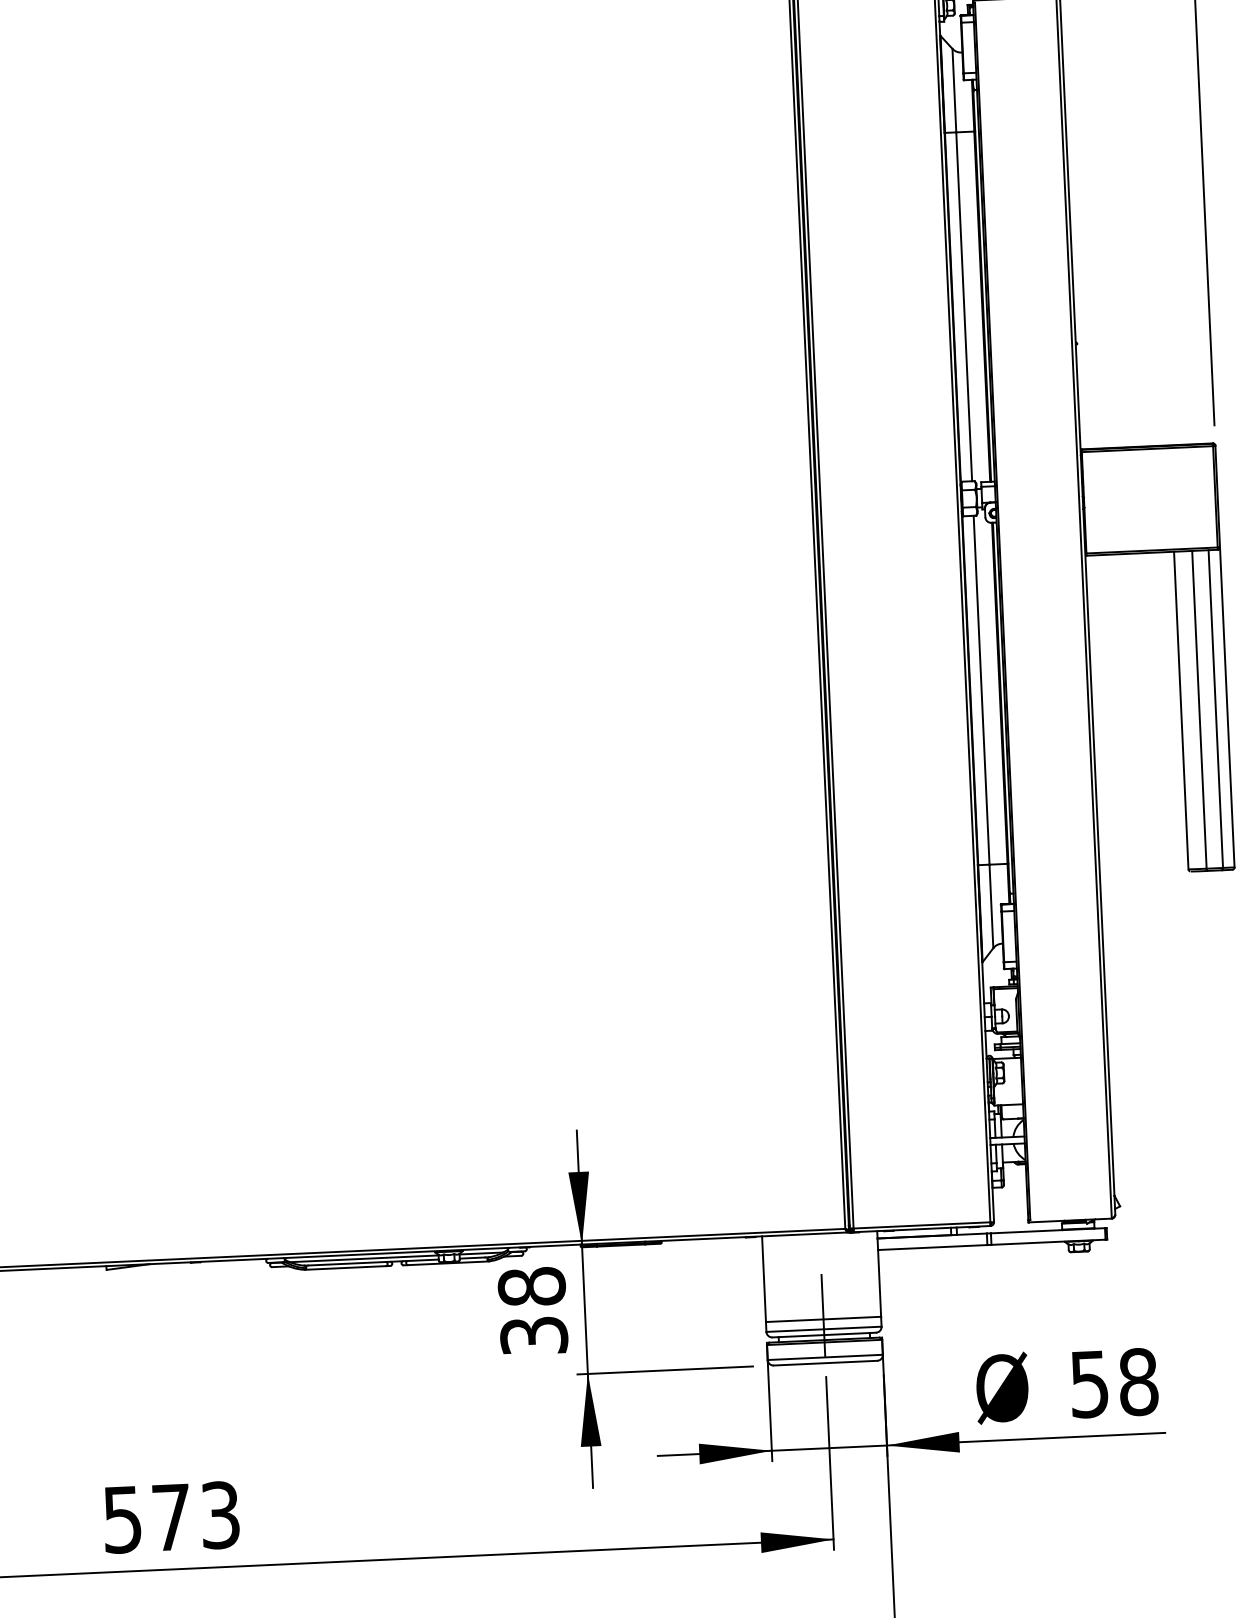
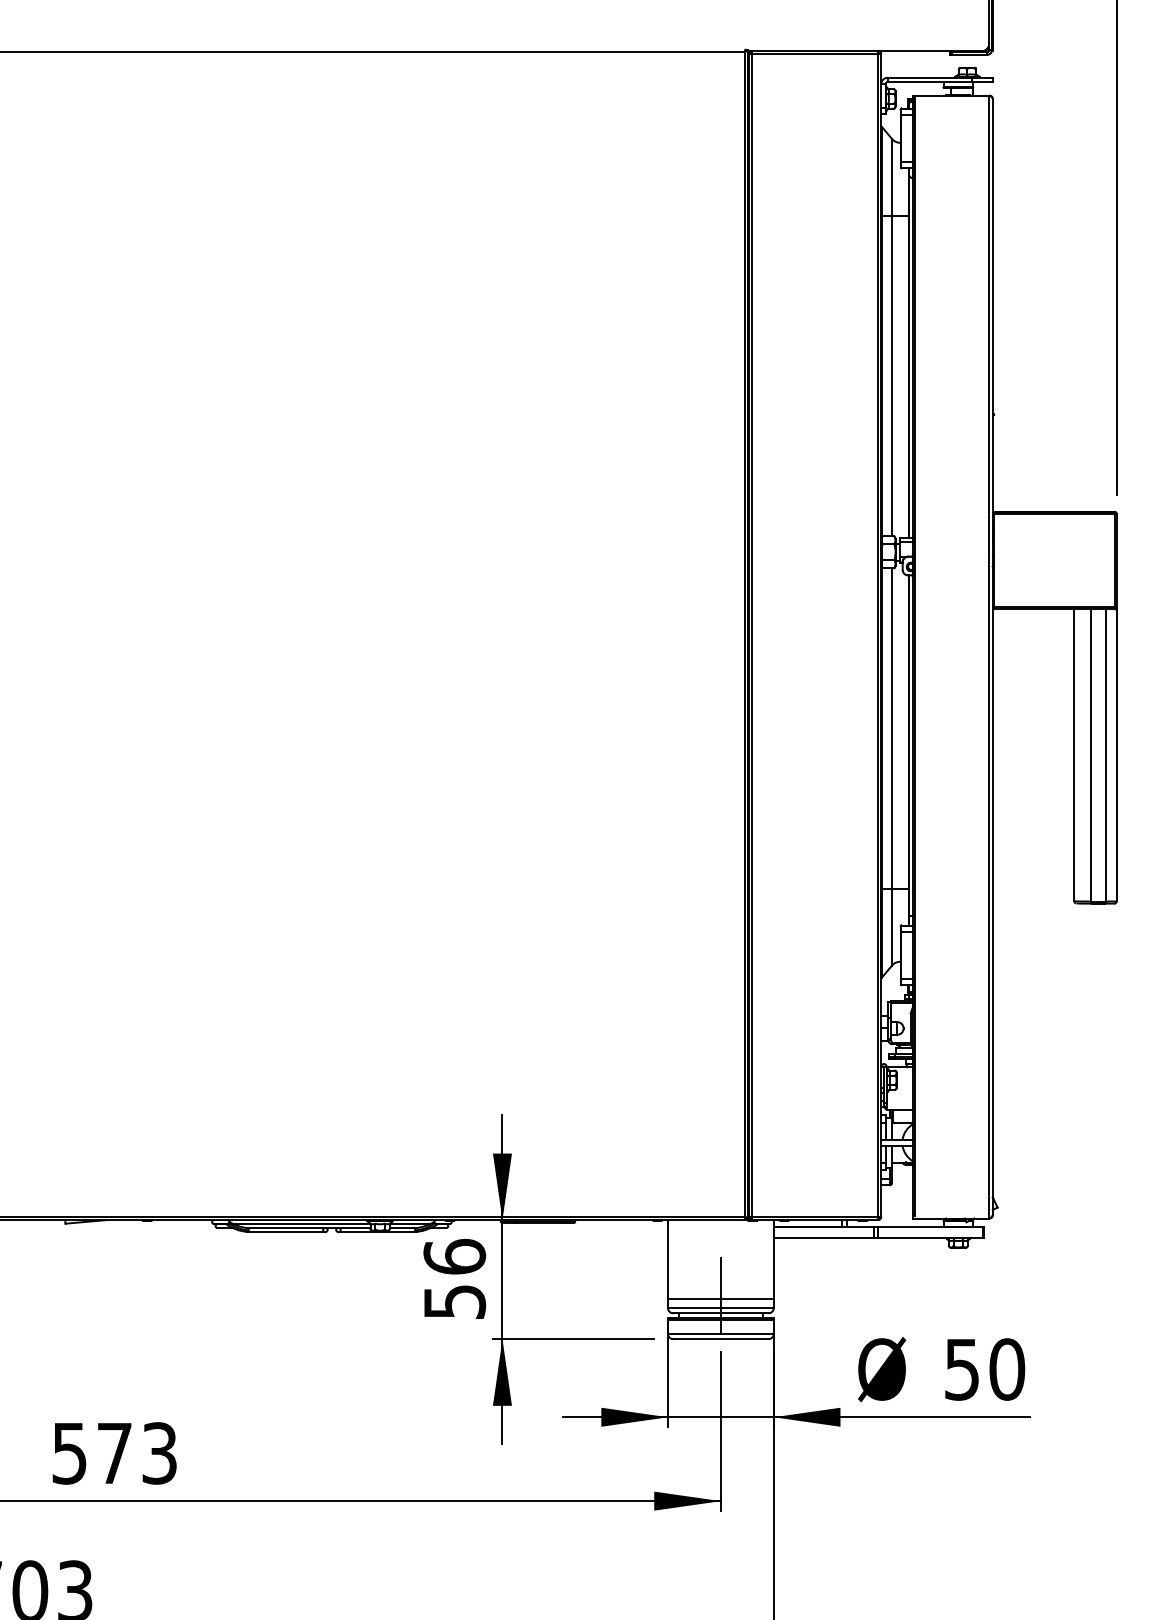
text: (532, 1310) -> (454, 1278), 38 -> 56
text: (1138, 1382) -> (1007, 1369), 58 -> 50

